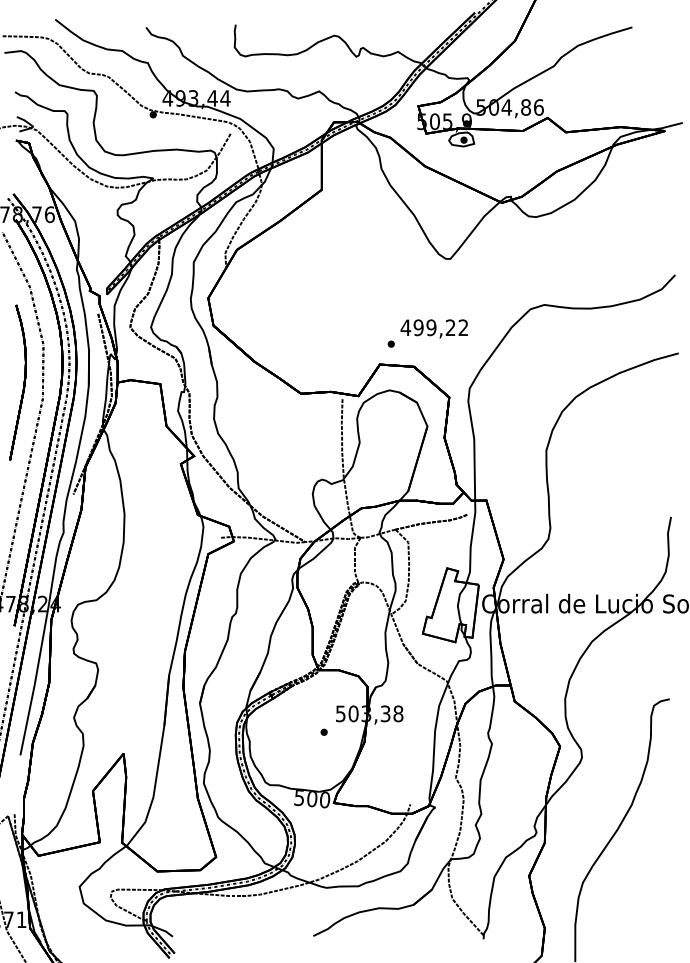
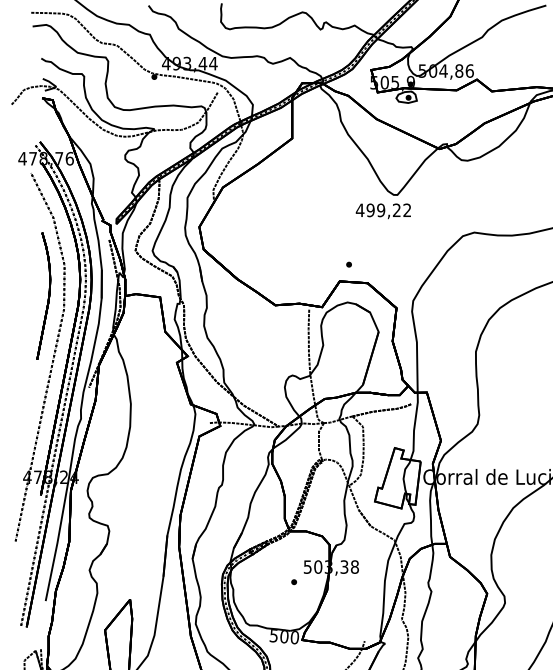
text: (433, 328) -> (382, 210), moved

